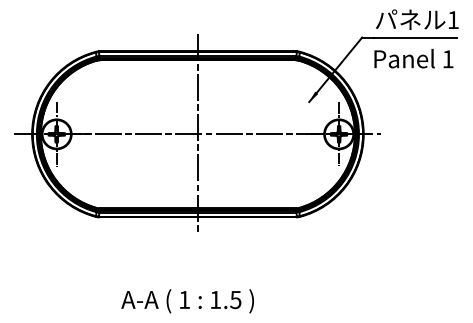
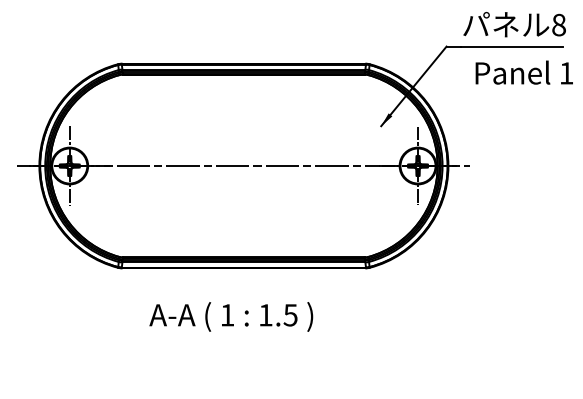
text: (452, 19) -> (558, 24), 1 -> 8
text: (413, 58) -> (523, 72), moved
line: (197, 133) -> (243, 165), removed
text: (187, 300) -> (231, 316), moved

